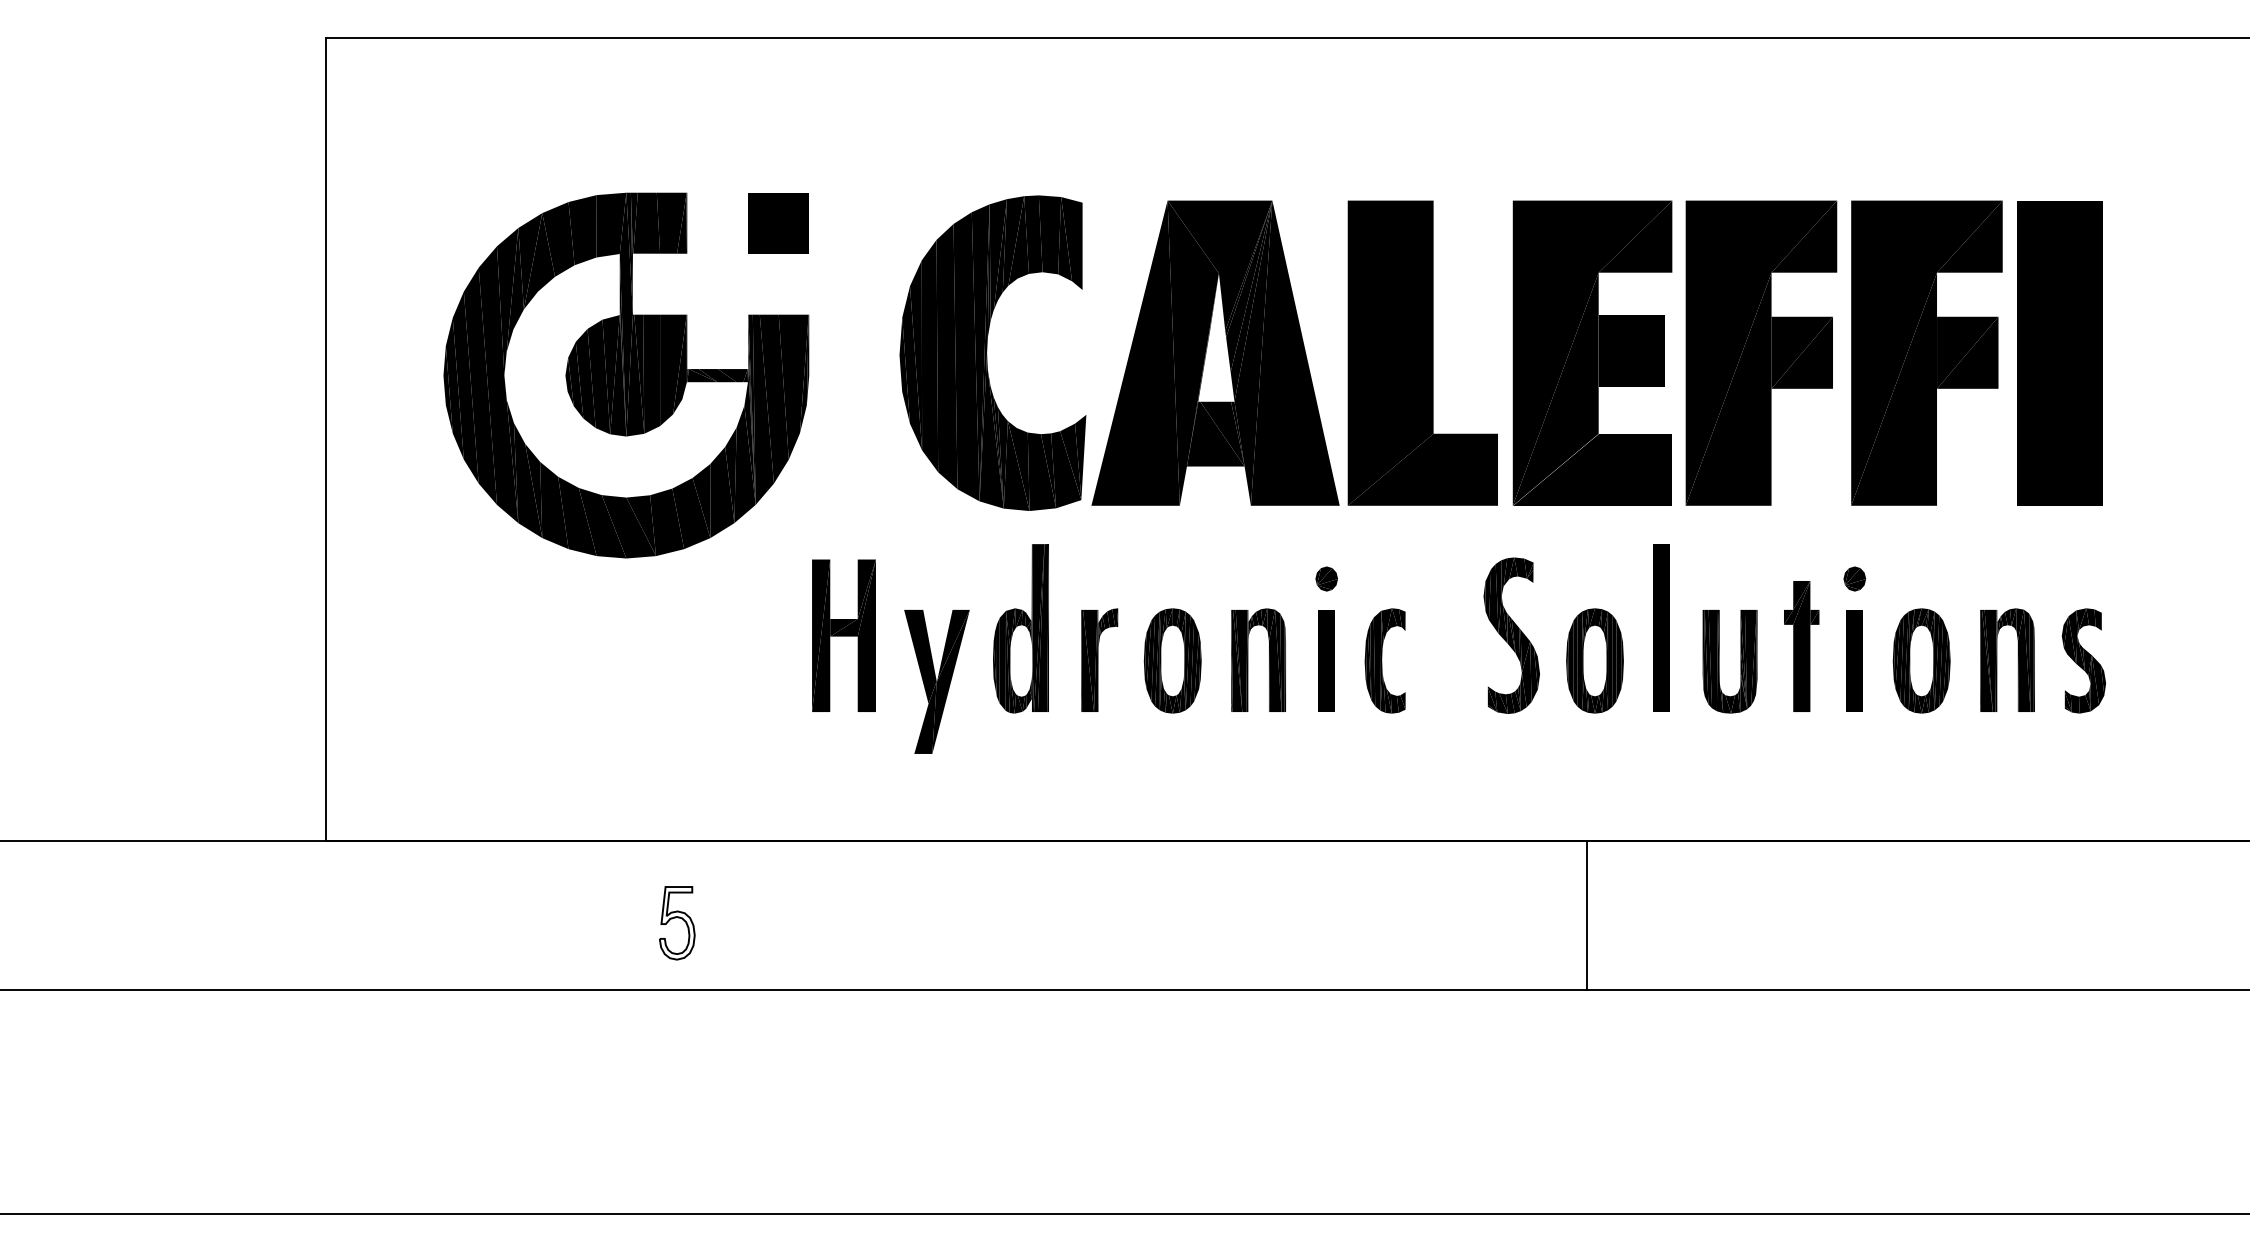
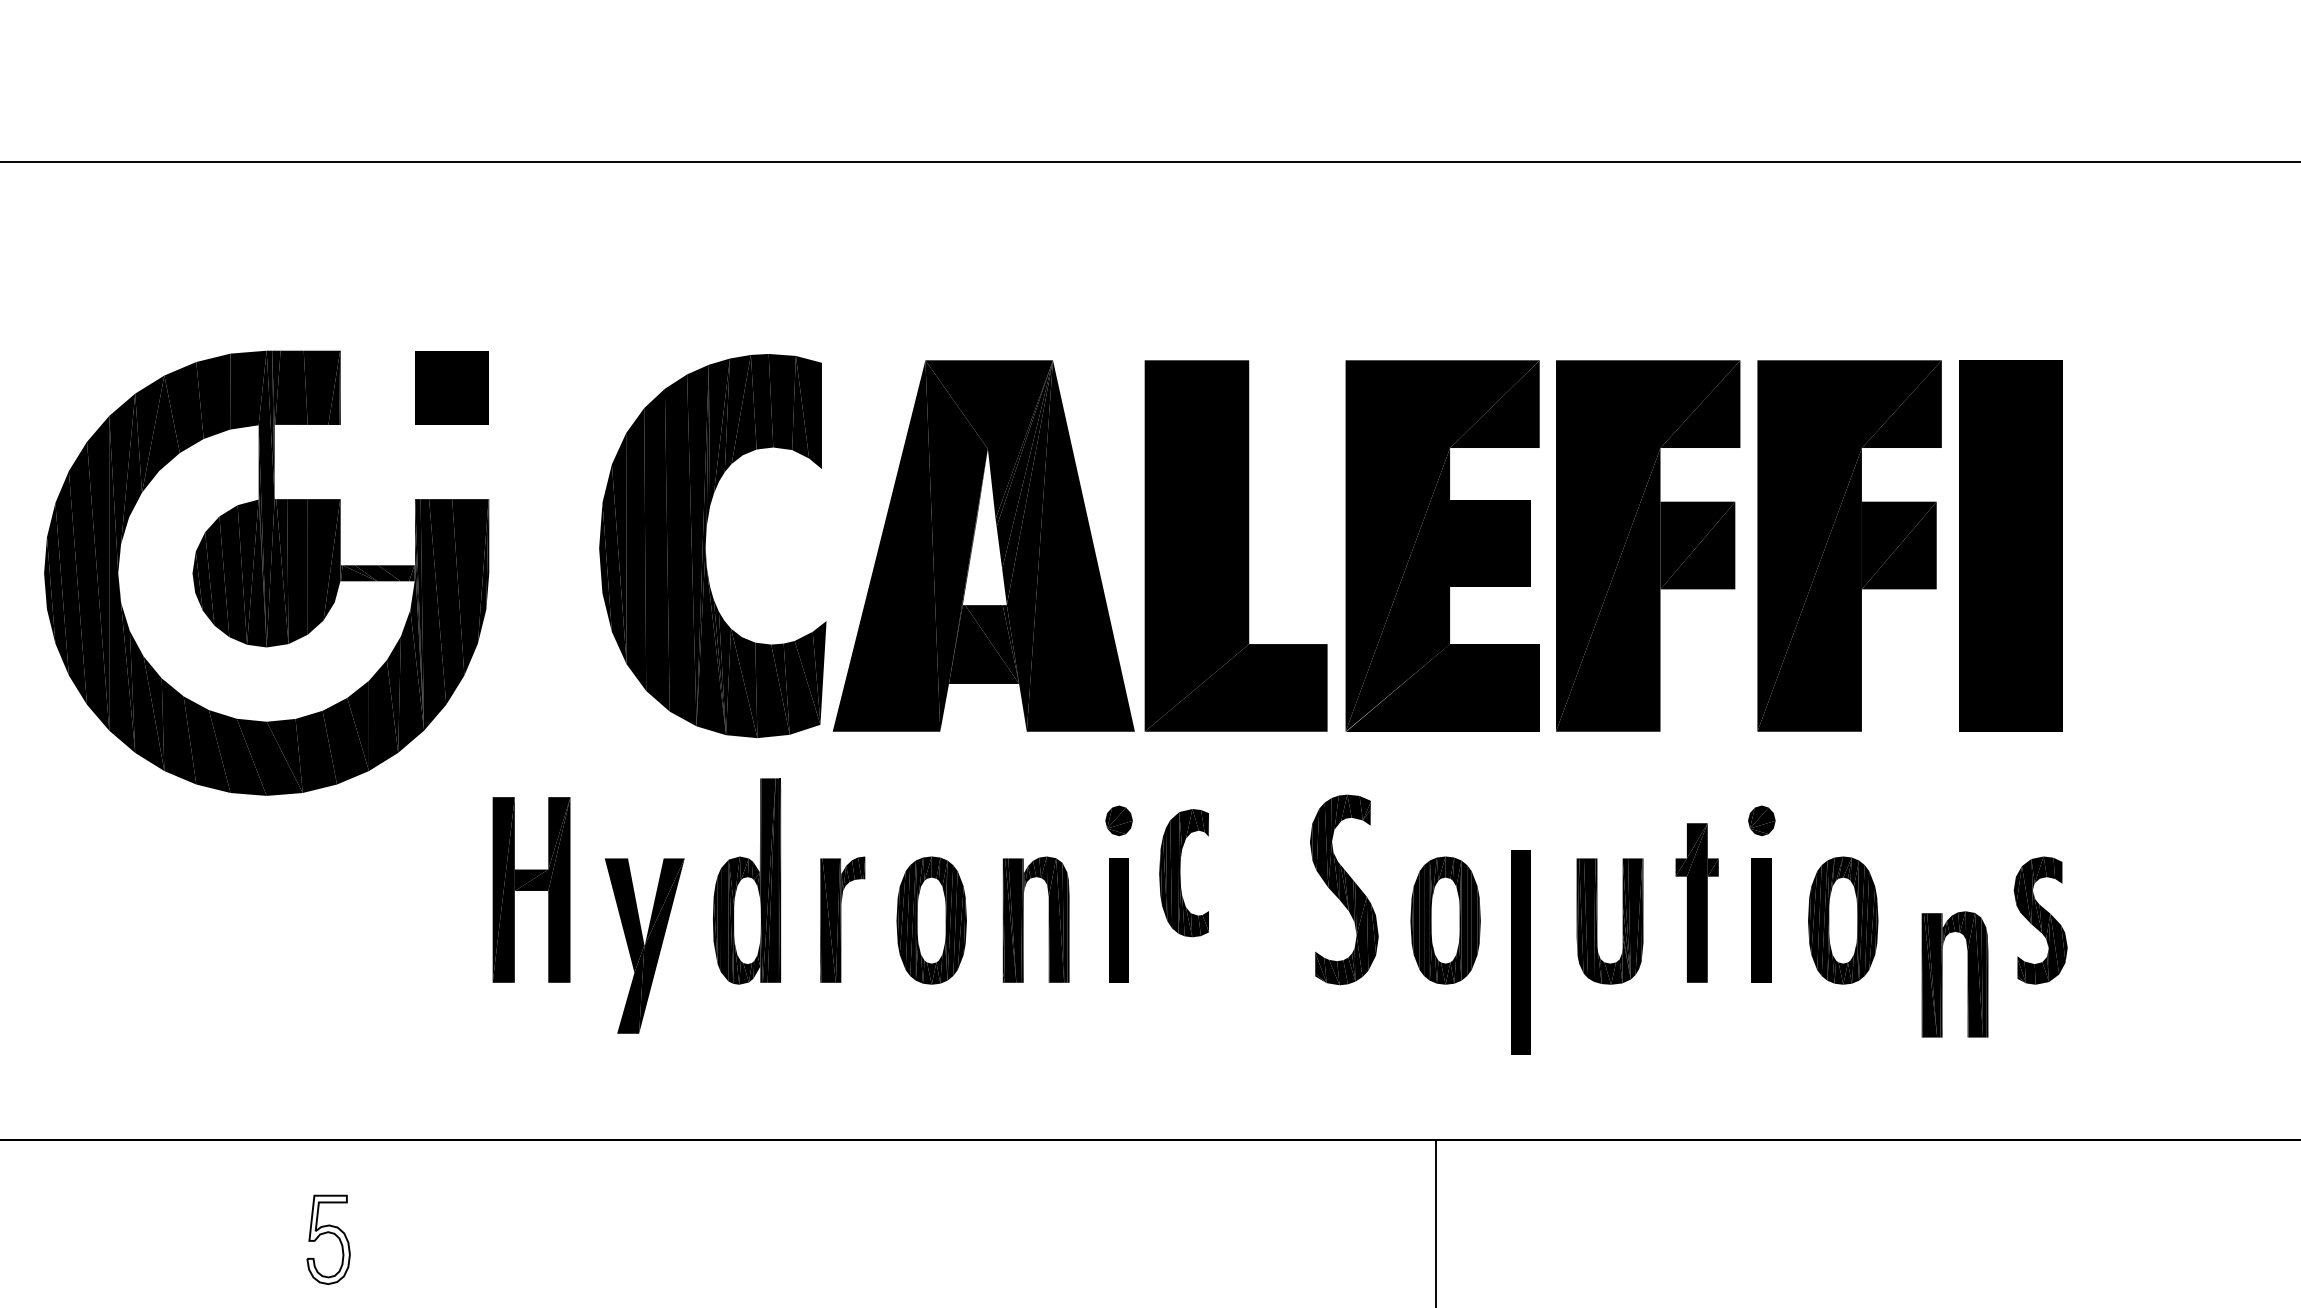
part: (1661, 627) -> (1520, 951), moved
part: (1997, 659) -> (1942, 973), moved
part: (1384, 660) -> (1183, 872), moved

